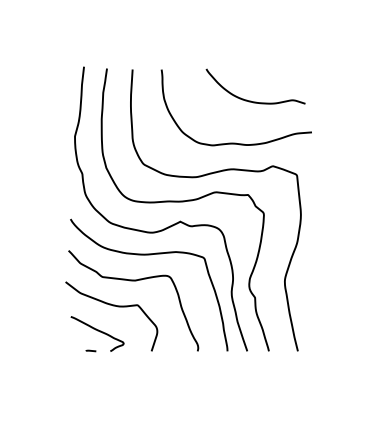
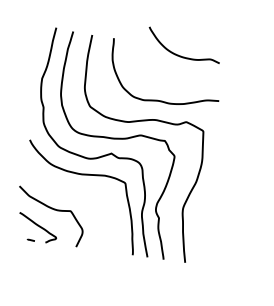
curve: (251, 100) -> (179, 55), moved
curve: (133, 281) -> (70, 193), removed

